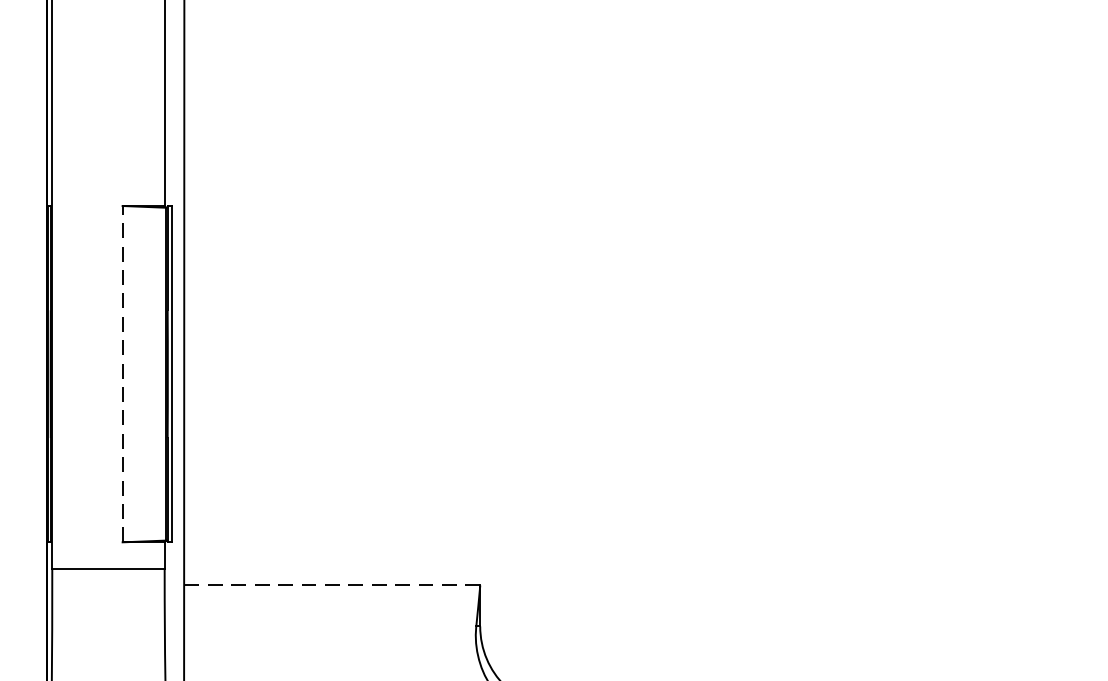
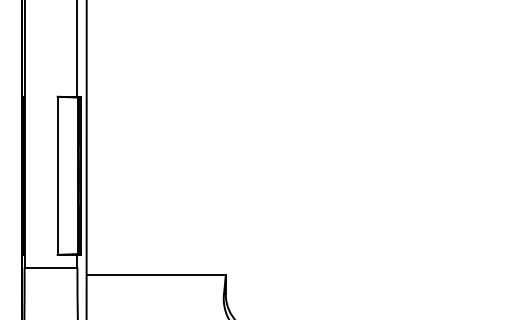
line: (122, 373) -> (57, 175), dashed -> solid
line: (330, 586) -> (155, 275), dashed -> solid

